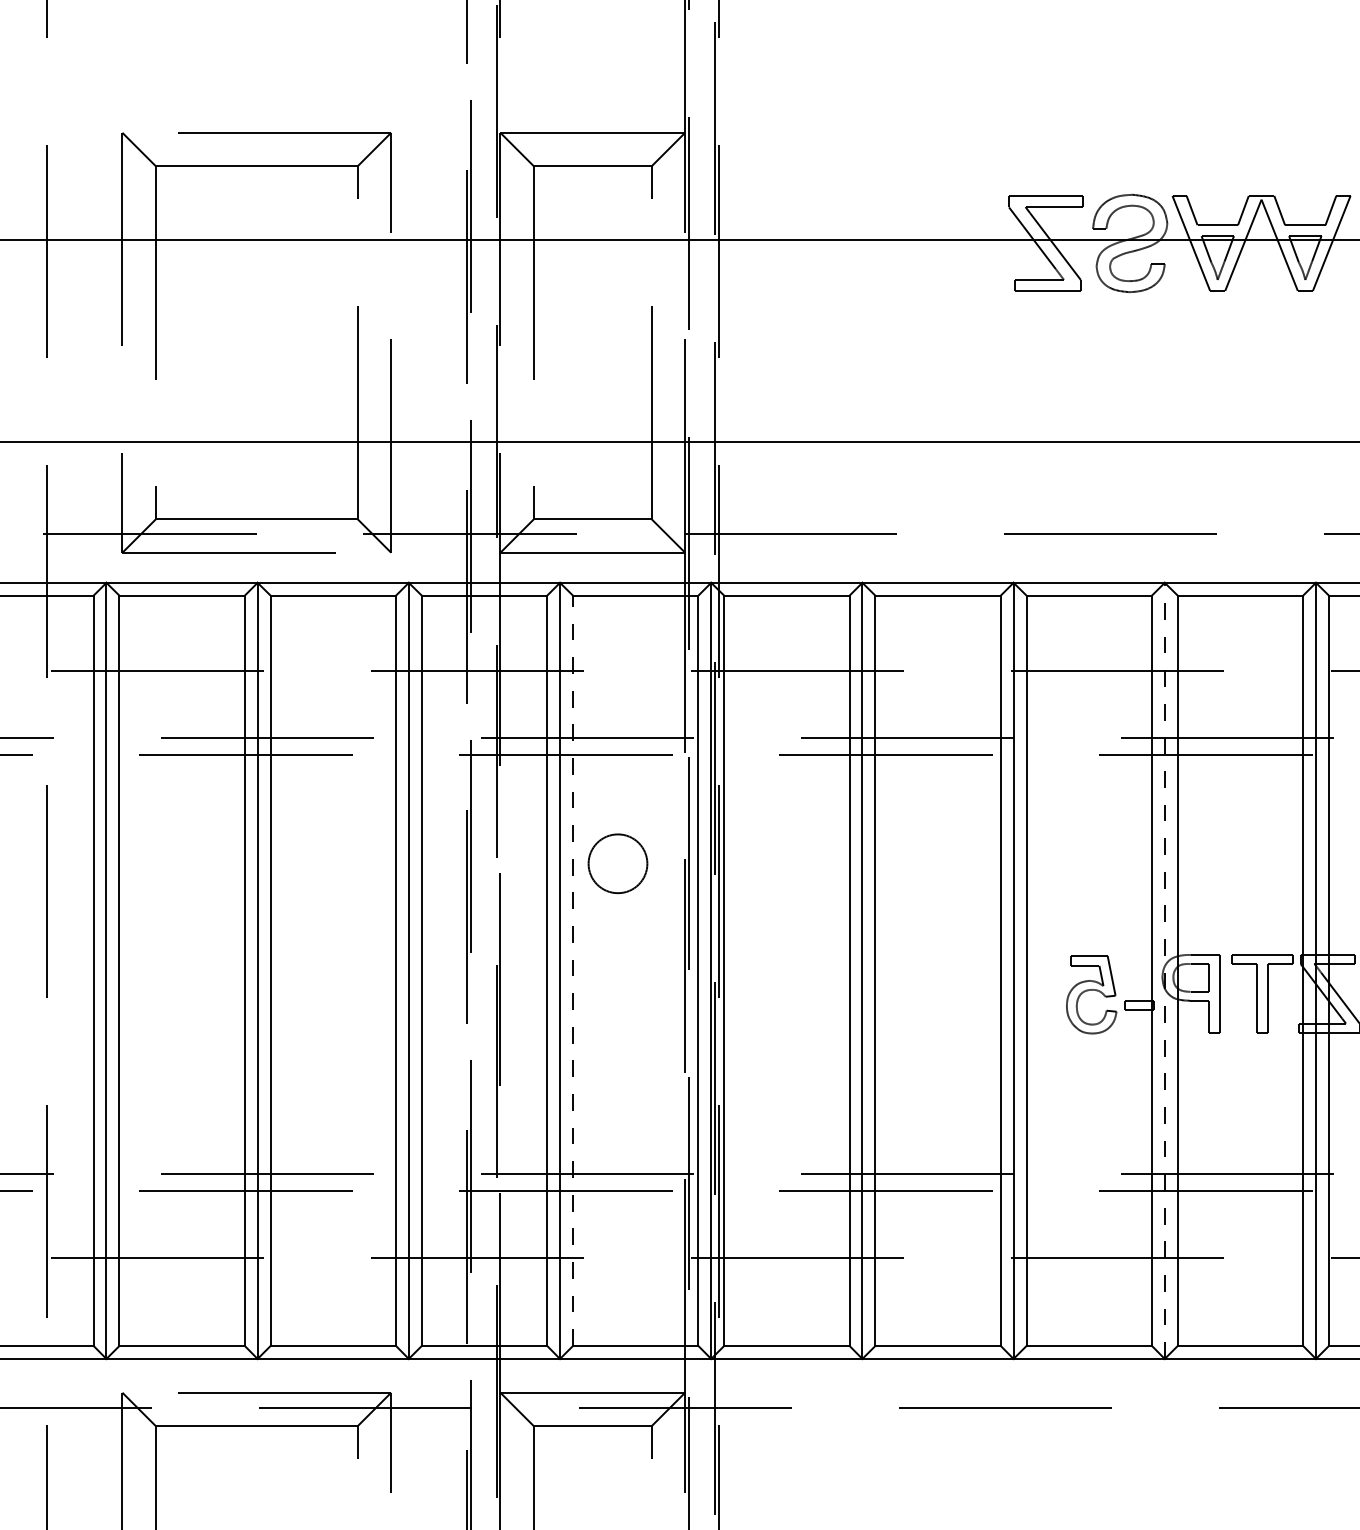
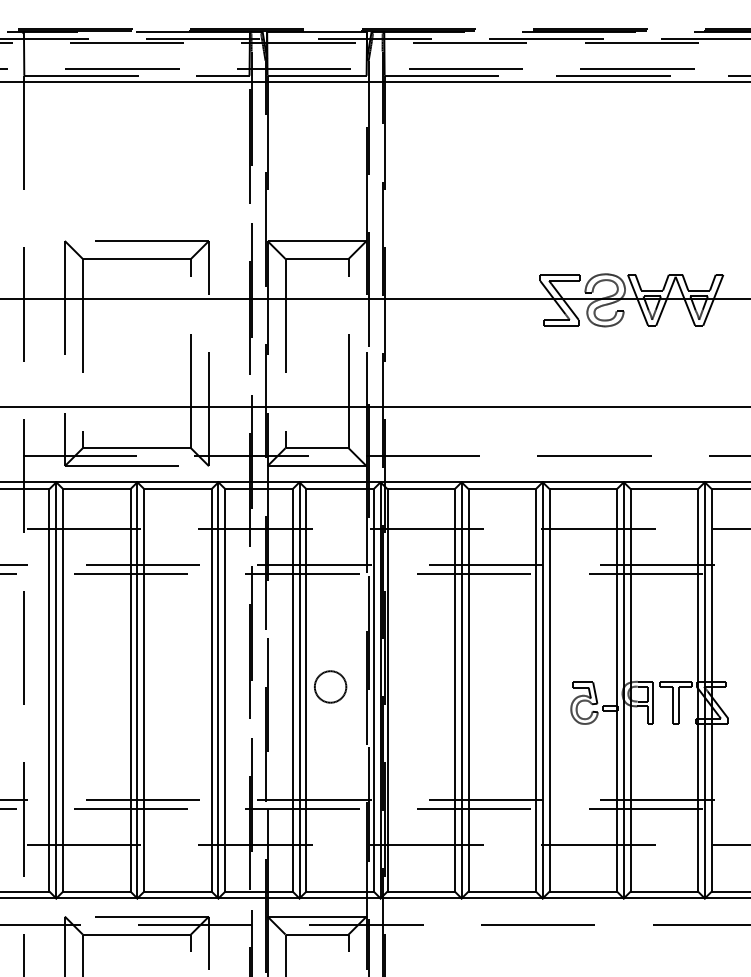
circle: (617, 862) -> (330, 686), moved
line: (573, 969) -> (306, 689), dashed -> solid
line: (1164, 969) -> (623, 689), dashed -> solid

